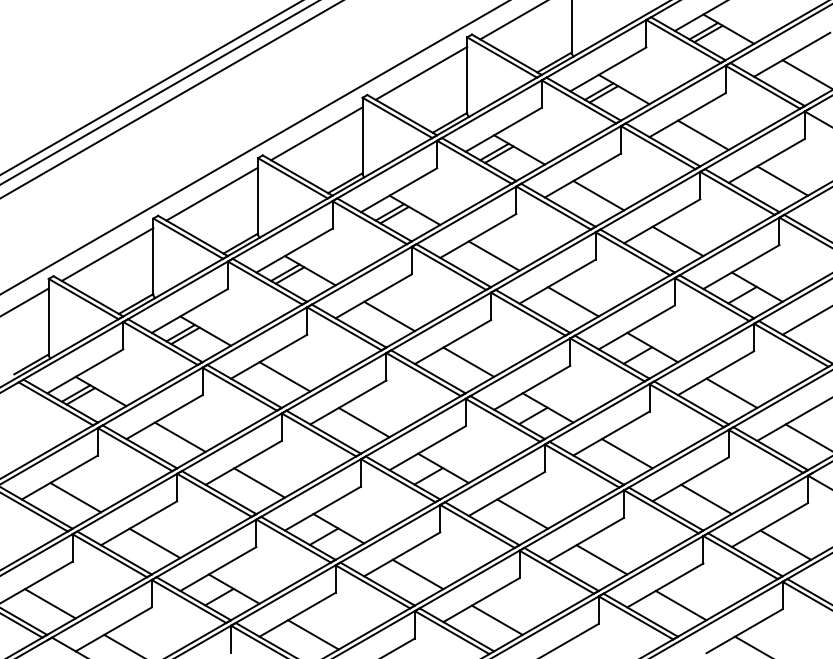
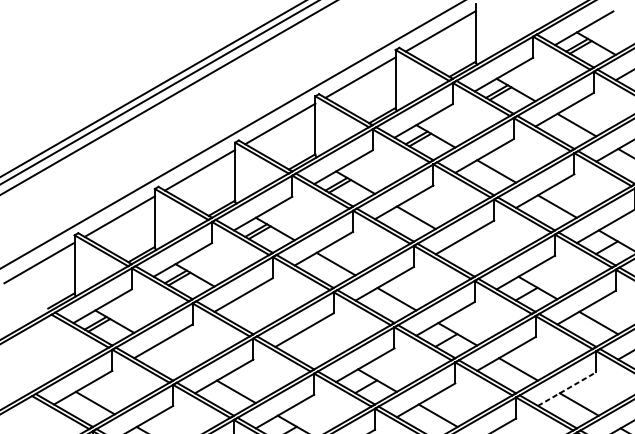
line: (573, 301) -> (477, 252), removed
line: (284, 376) -> (255, 310), removed
line: (363, 422) -> (316, 345), removed
line: (179, 436) -> (174, 356), removed
line: (690, 479) -> (566, 389), solid -> dashed

